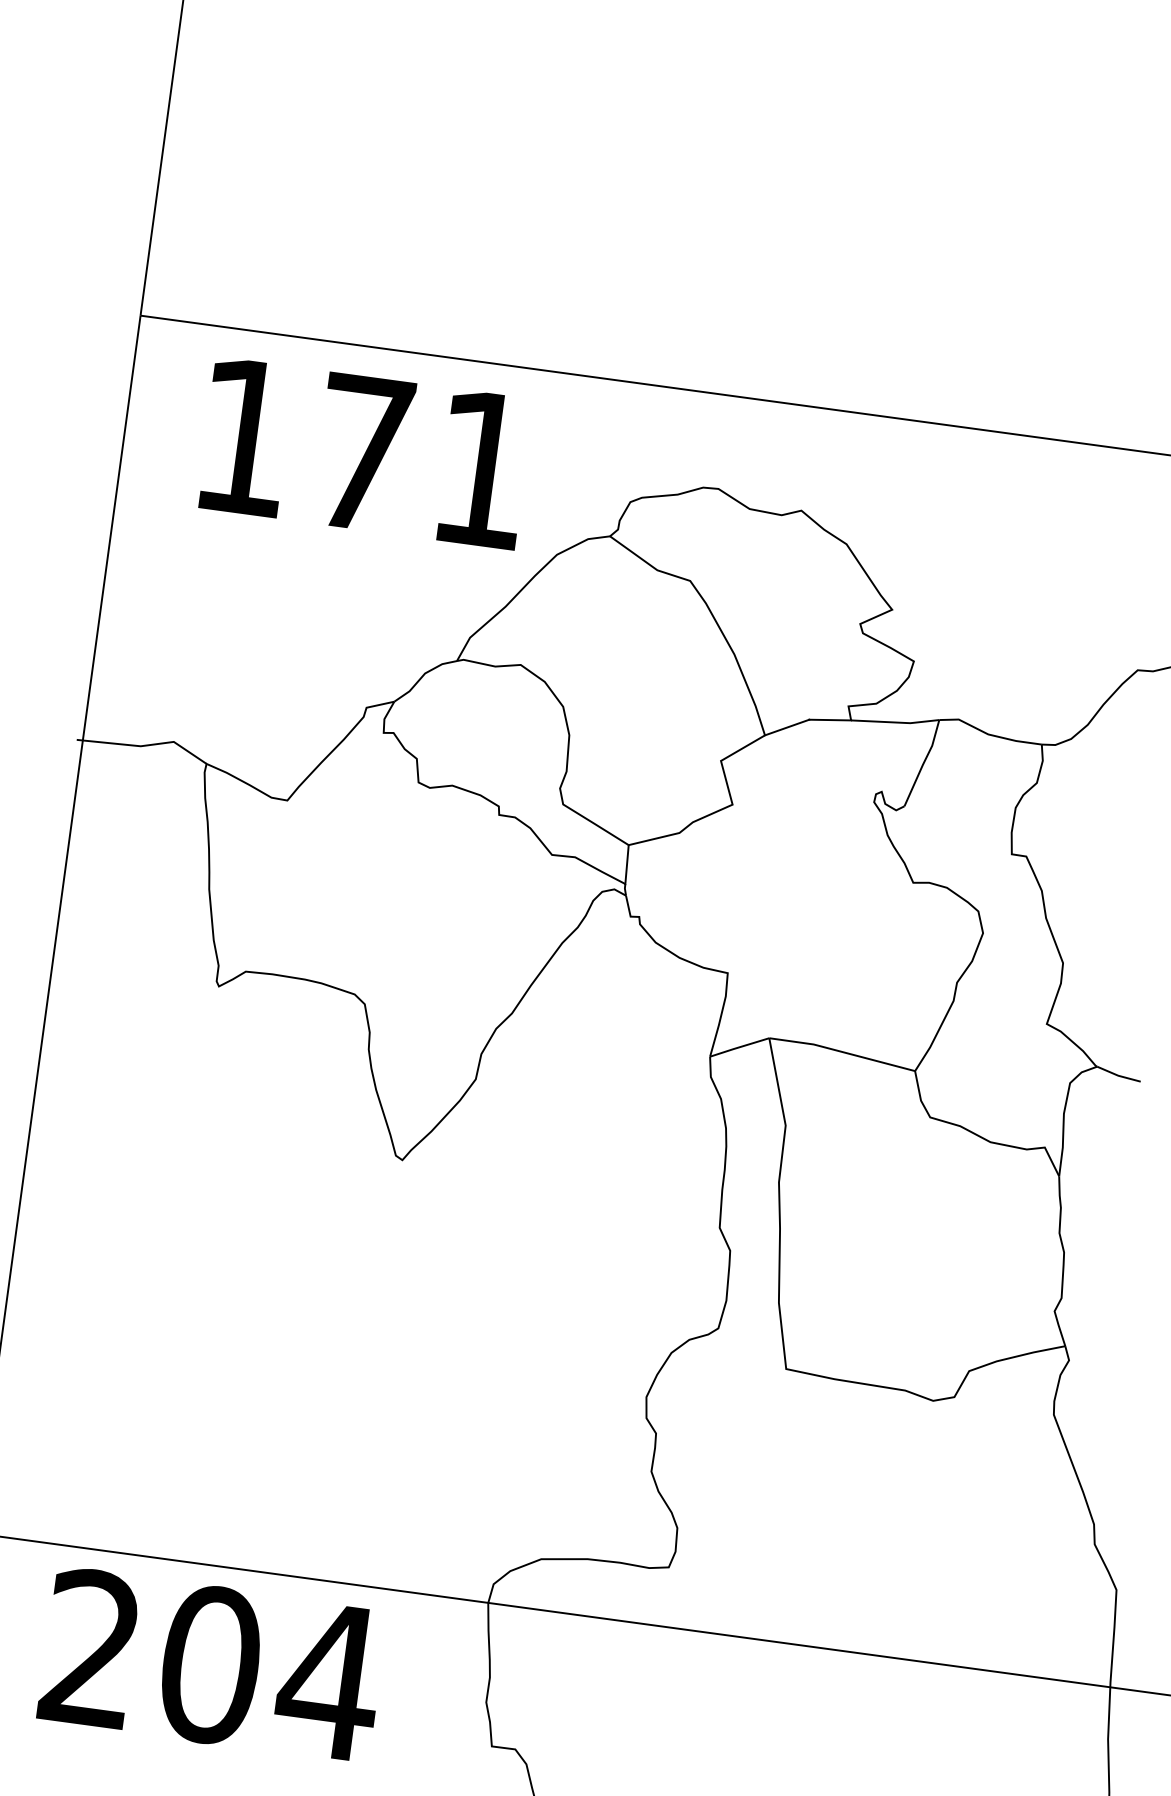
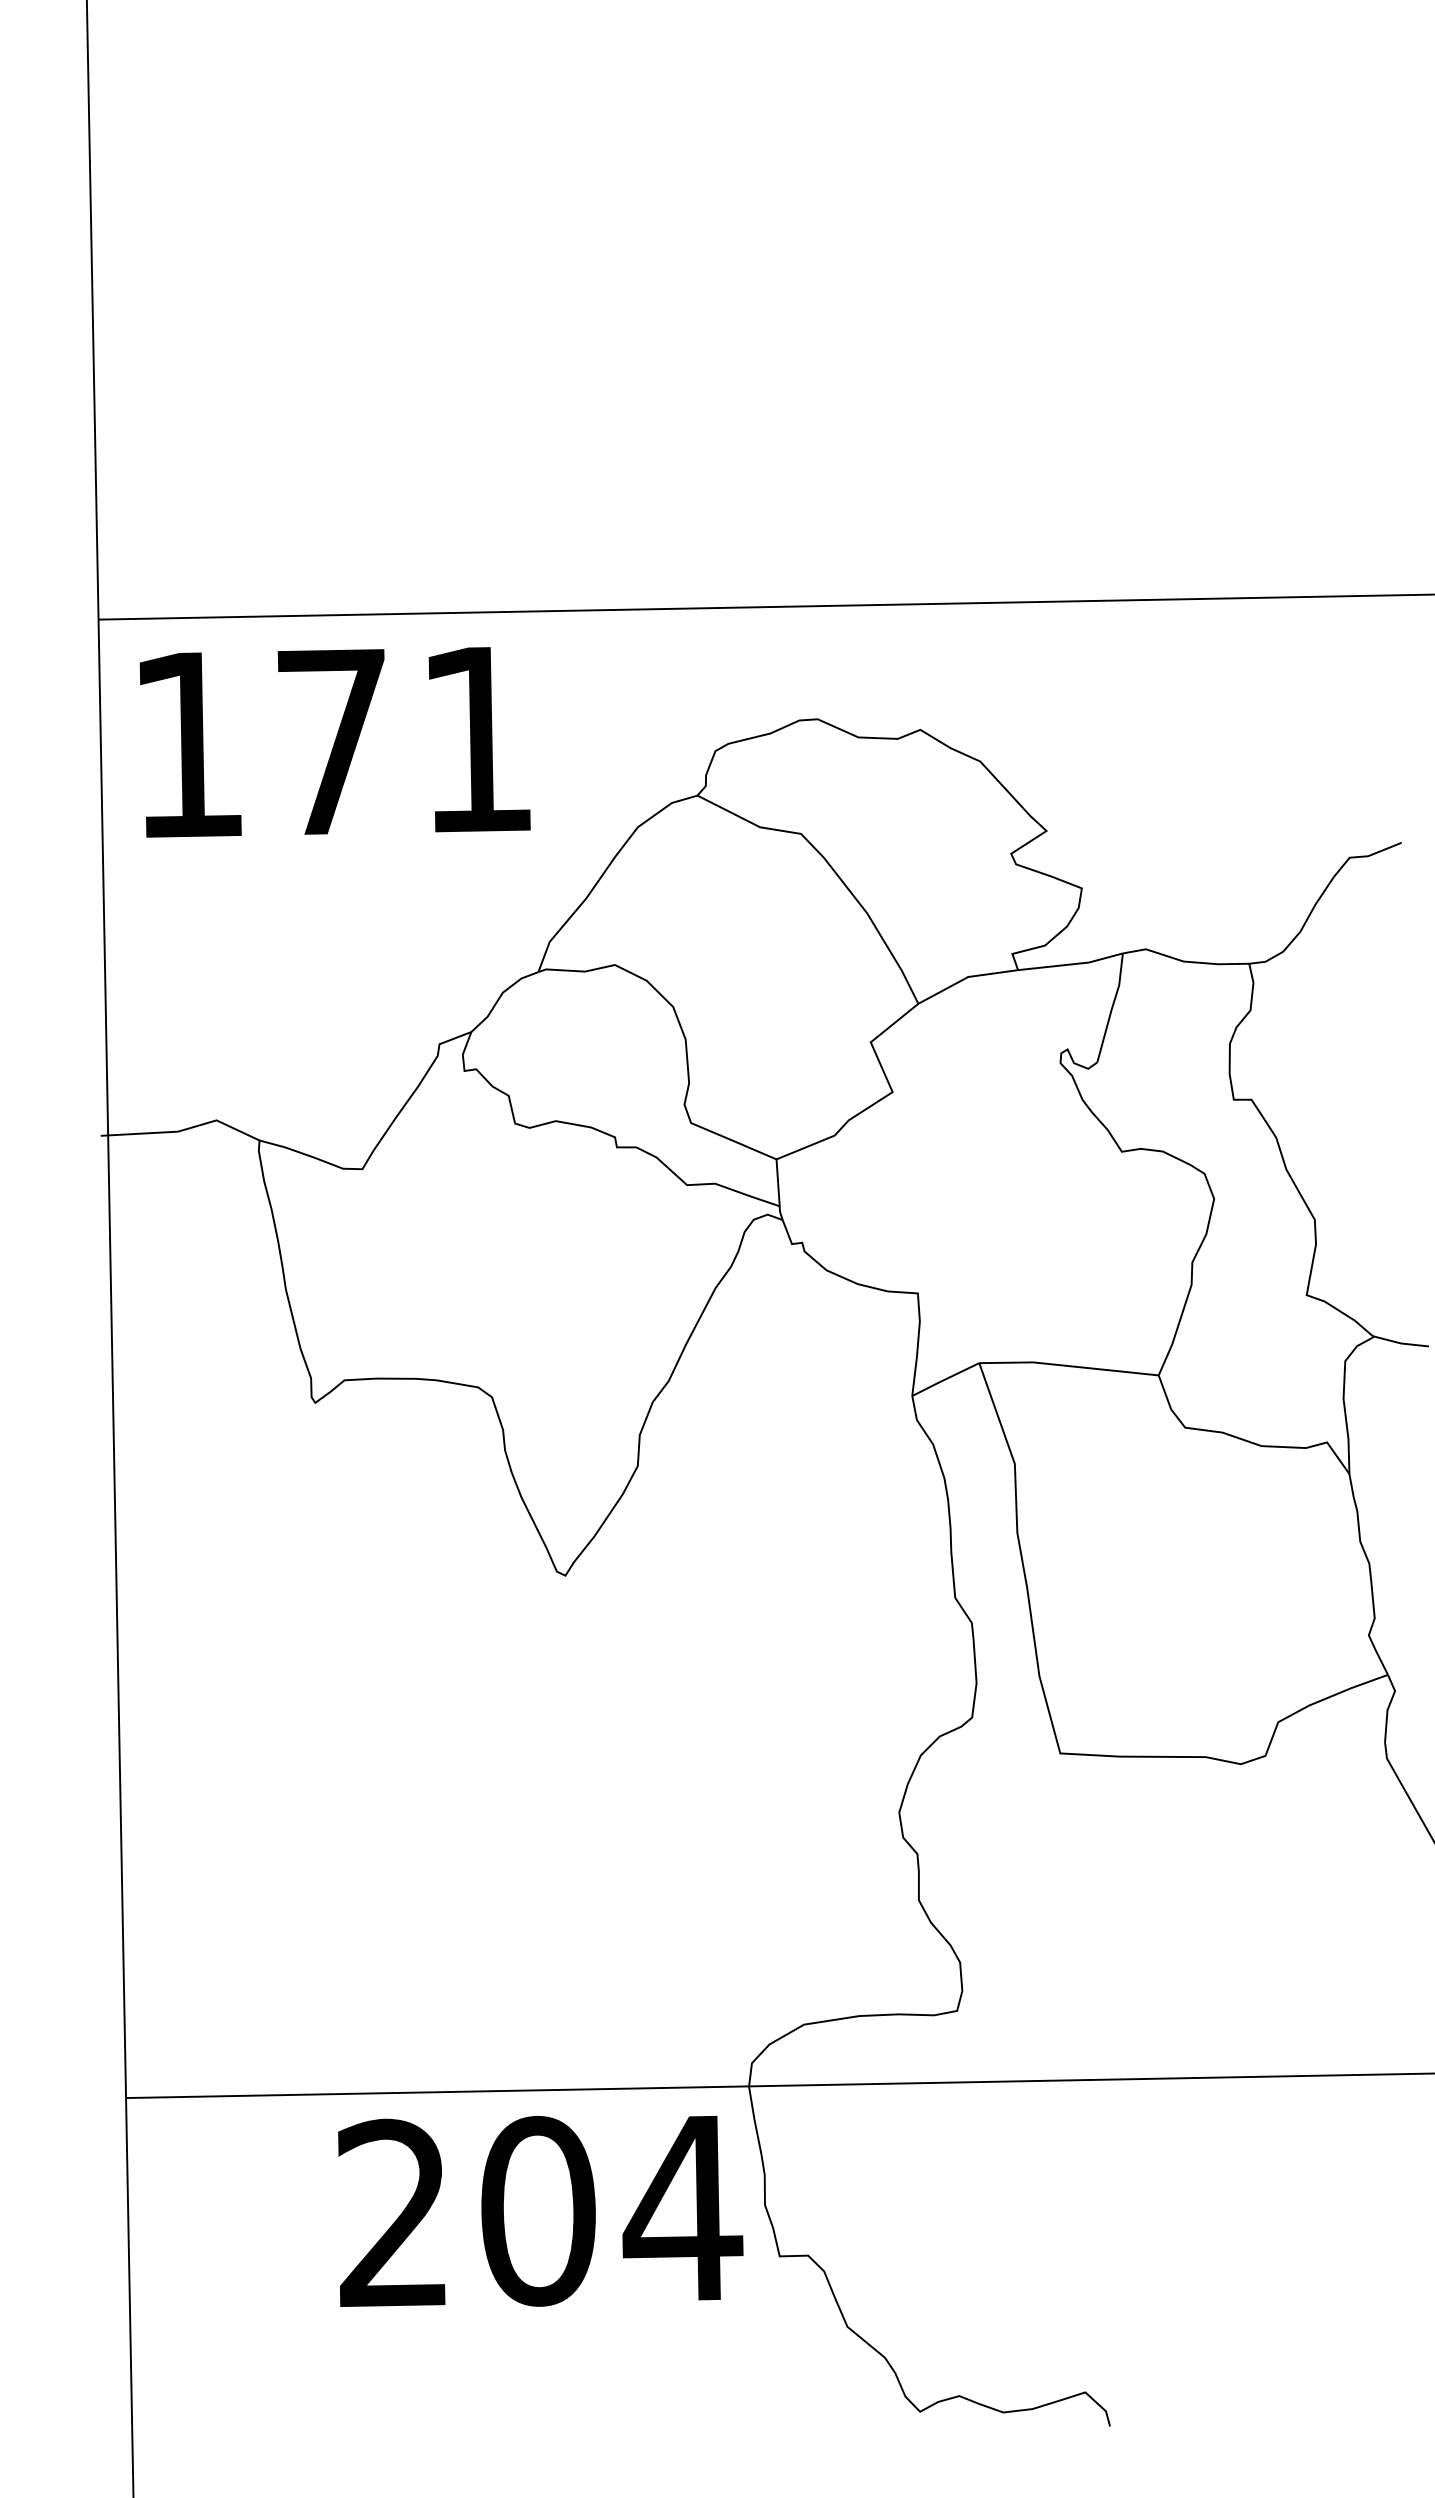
text: (364, 453) -> (334, 742), moved
text: (212, 1664) -> (540, 2210), moved

